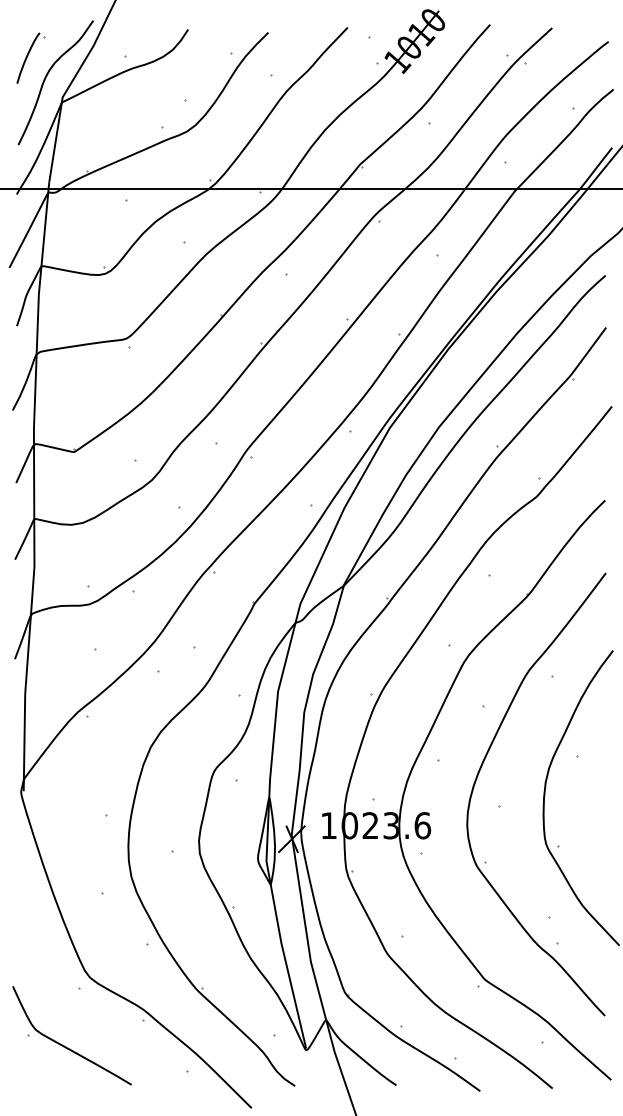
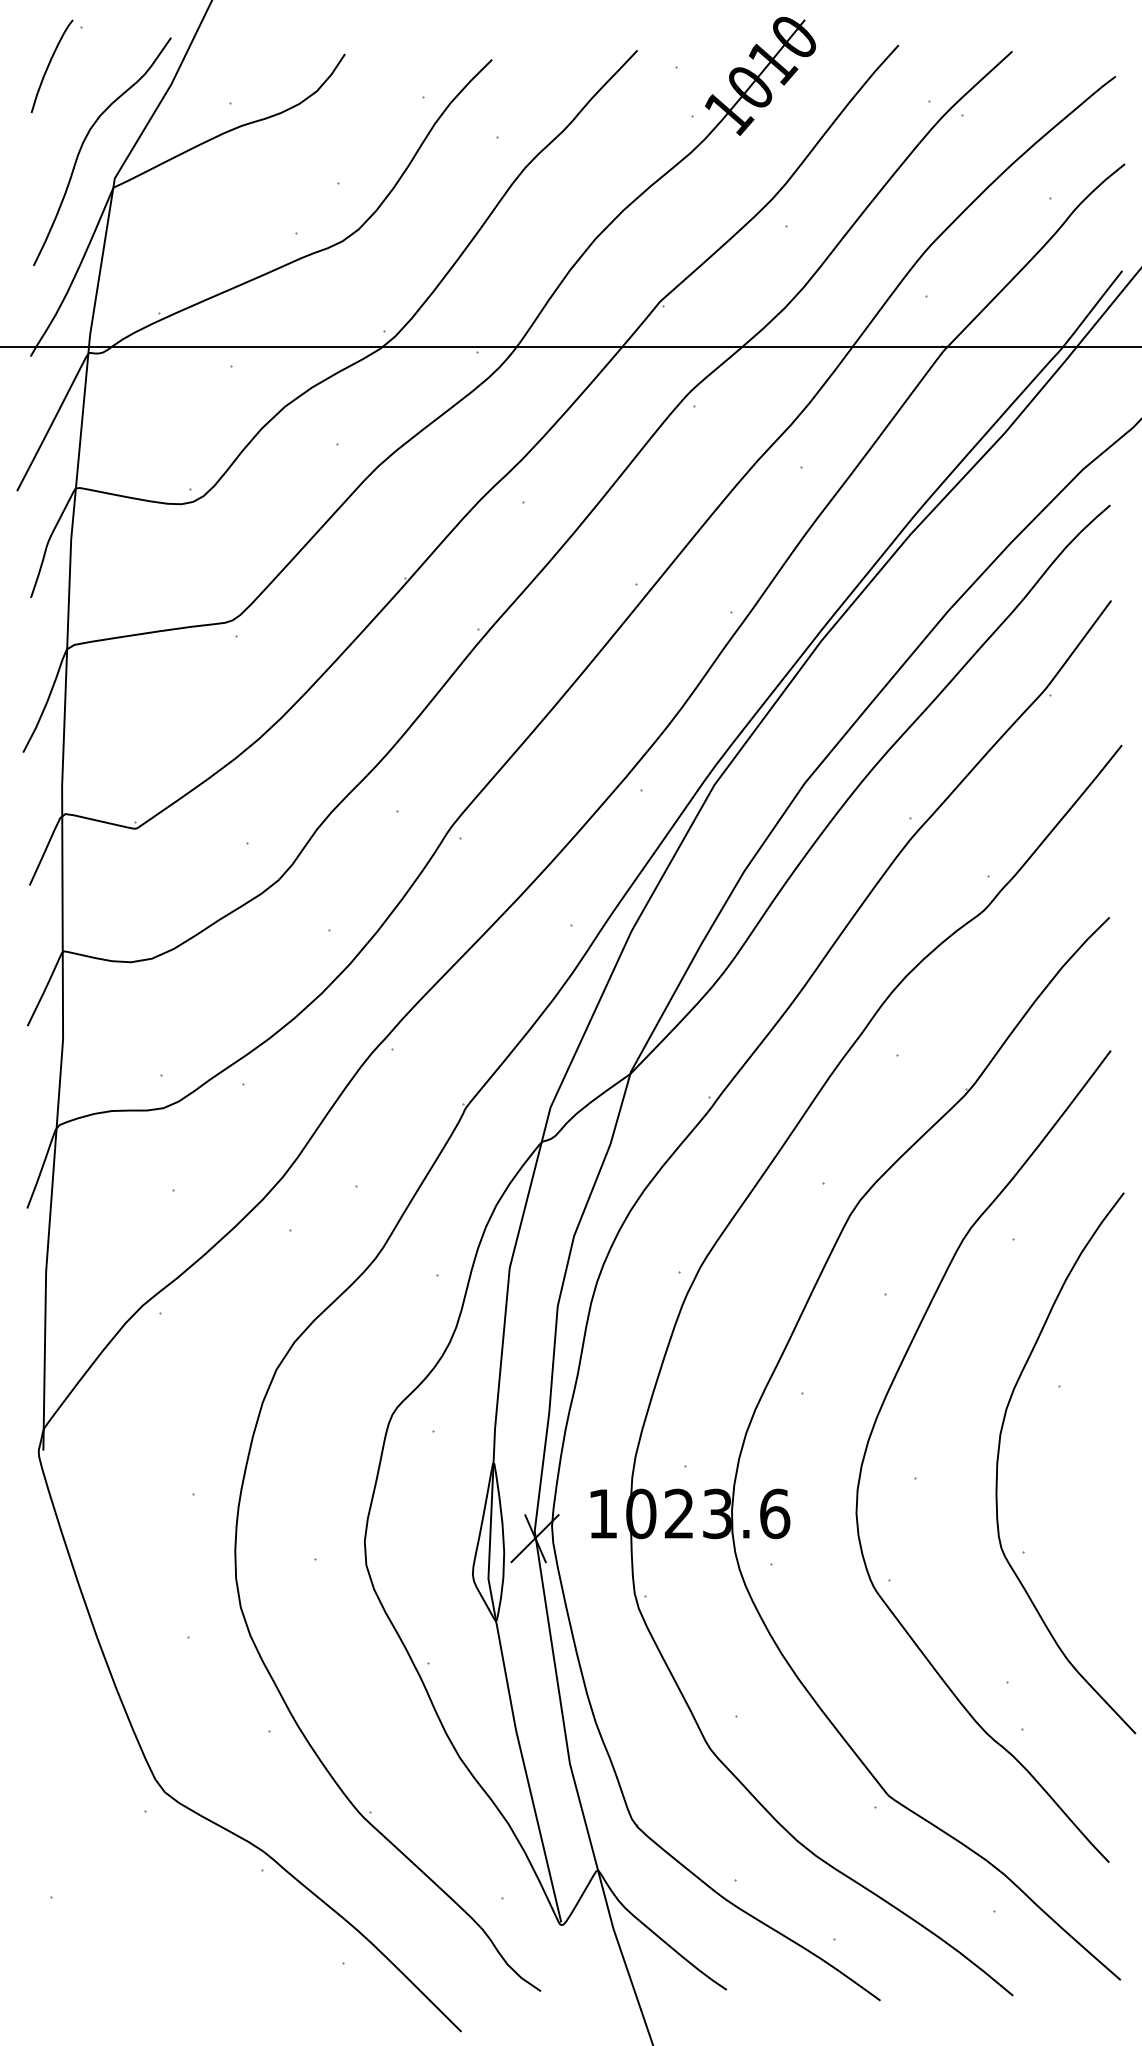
part: (30, 57) -> (55, 65), moved
curve: (66, 1046) -> (121, 1918), removed

